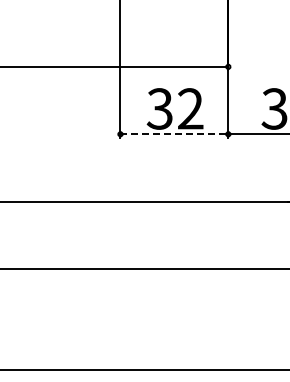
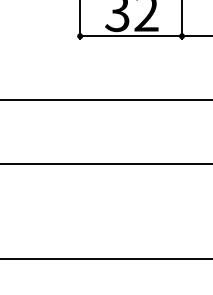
line: (174, 134) -> (131, 36), dashed -> solid

